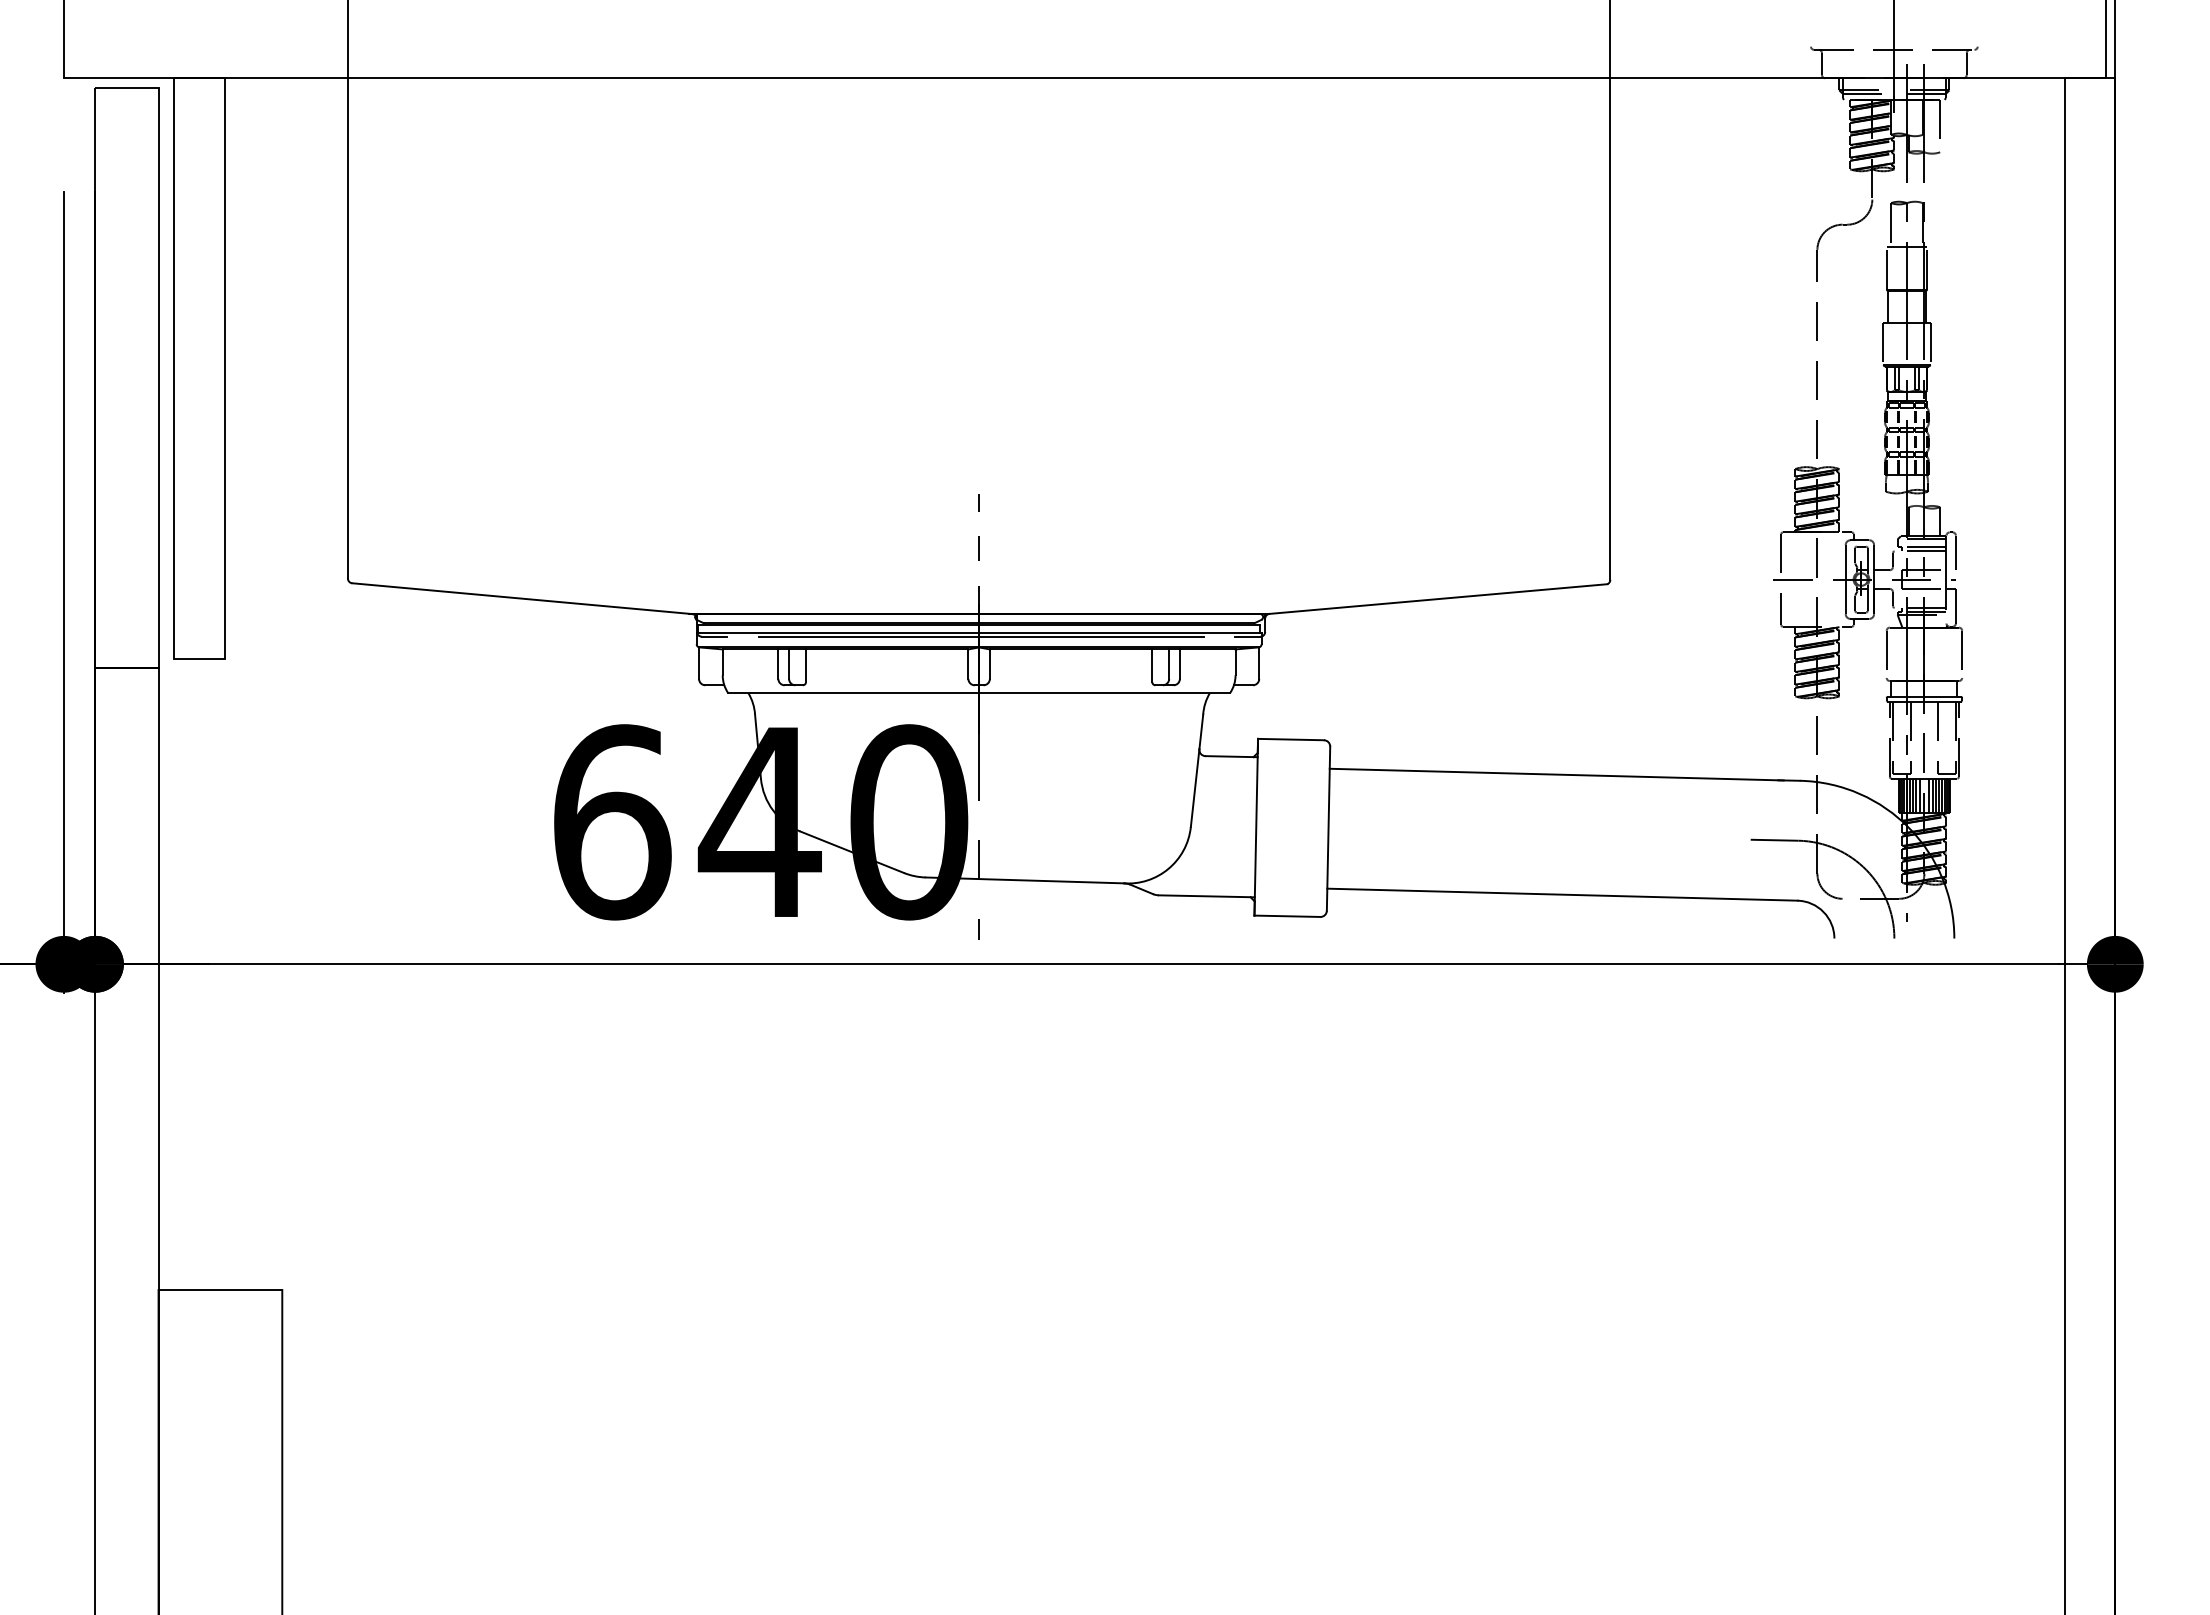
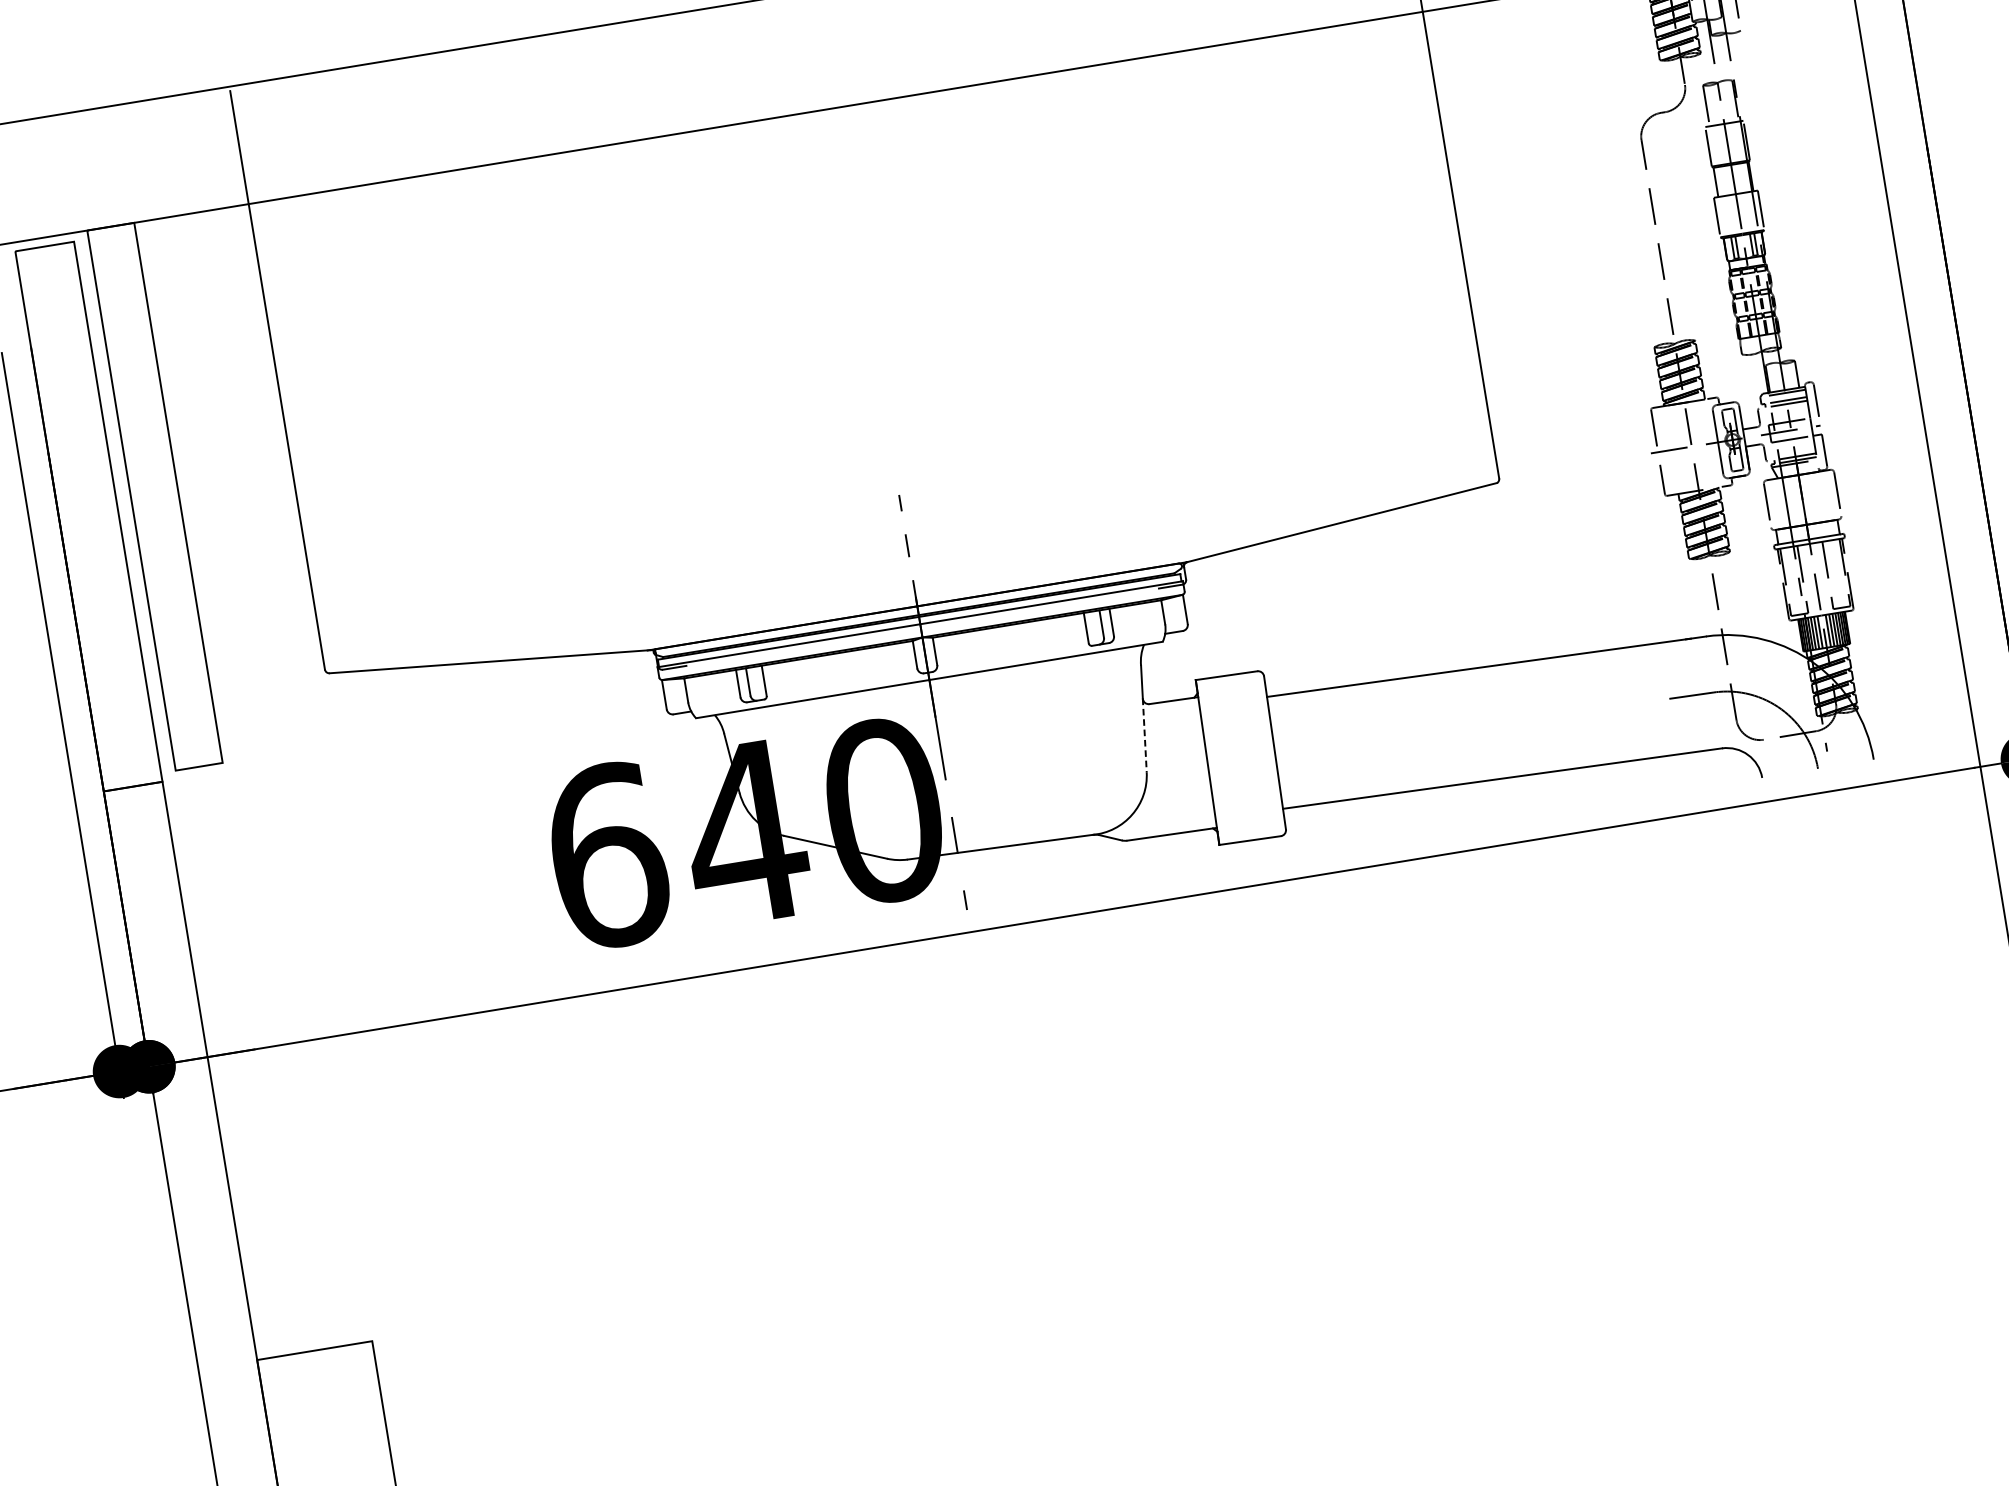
line: (980, 636) -> (922, 627), removed
line: (1195, 788) -> (1145, 735), solid -> dashed

